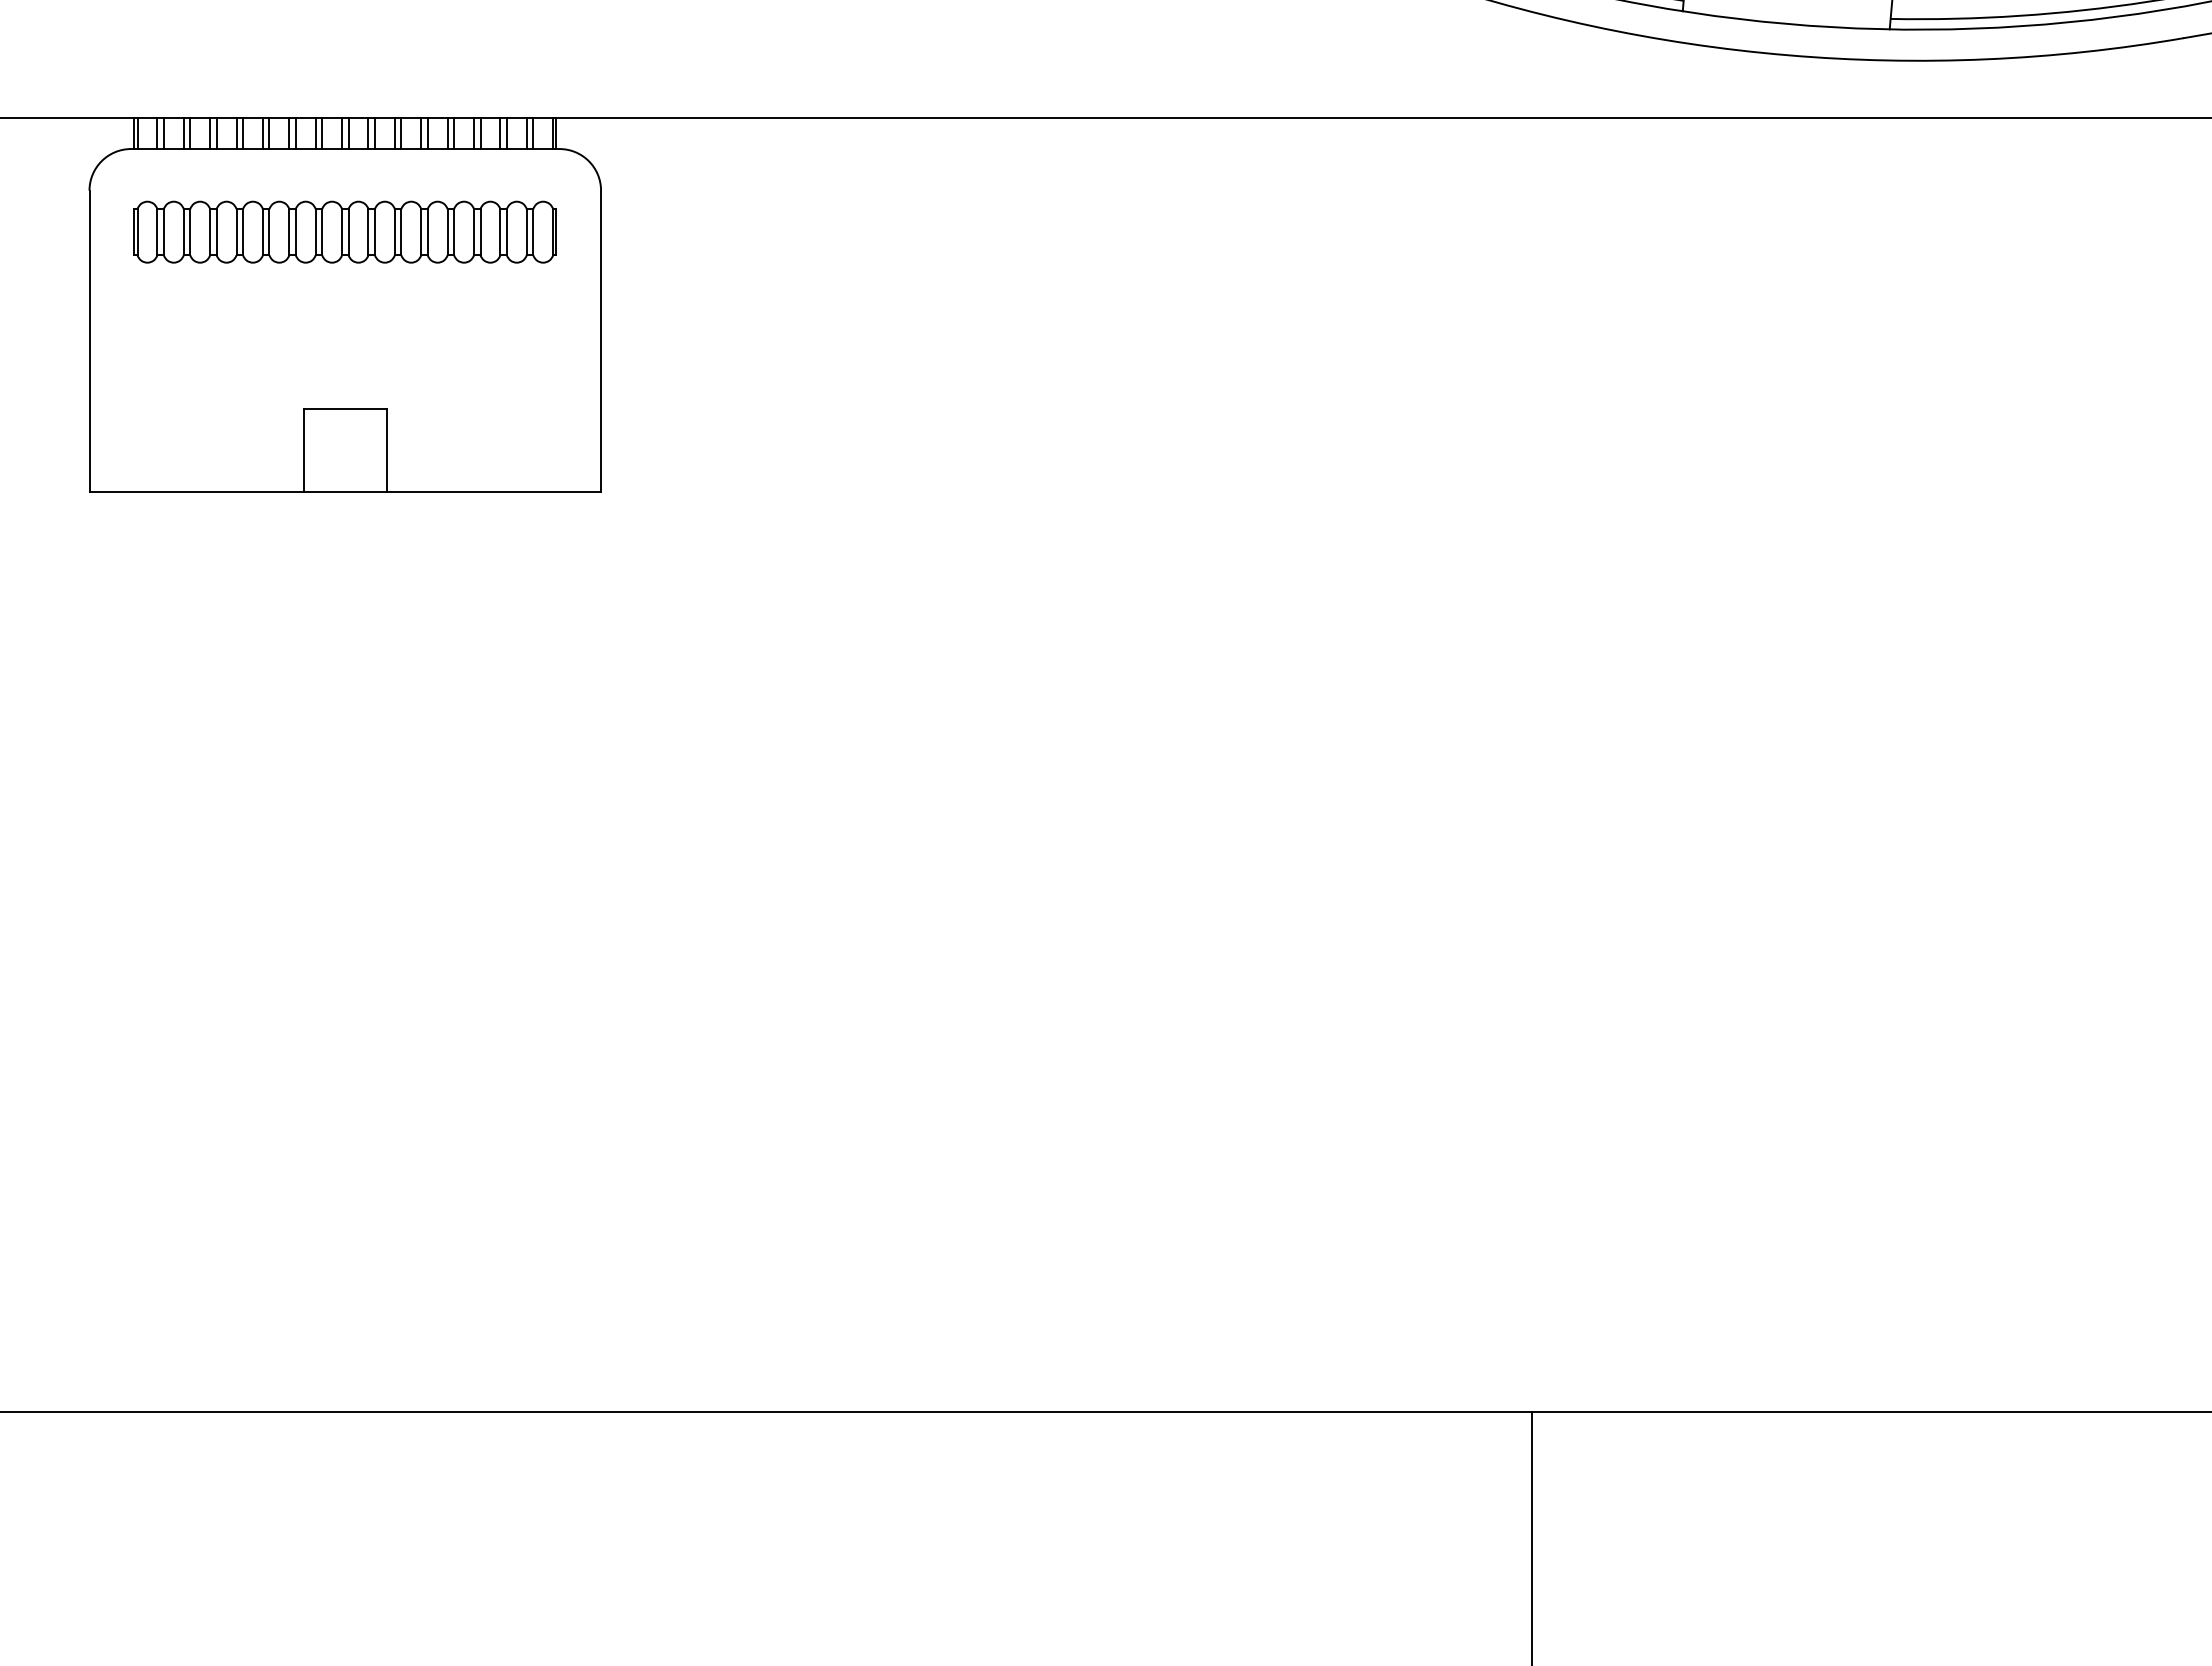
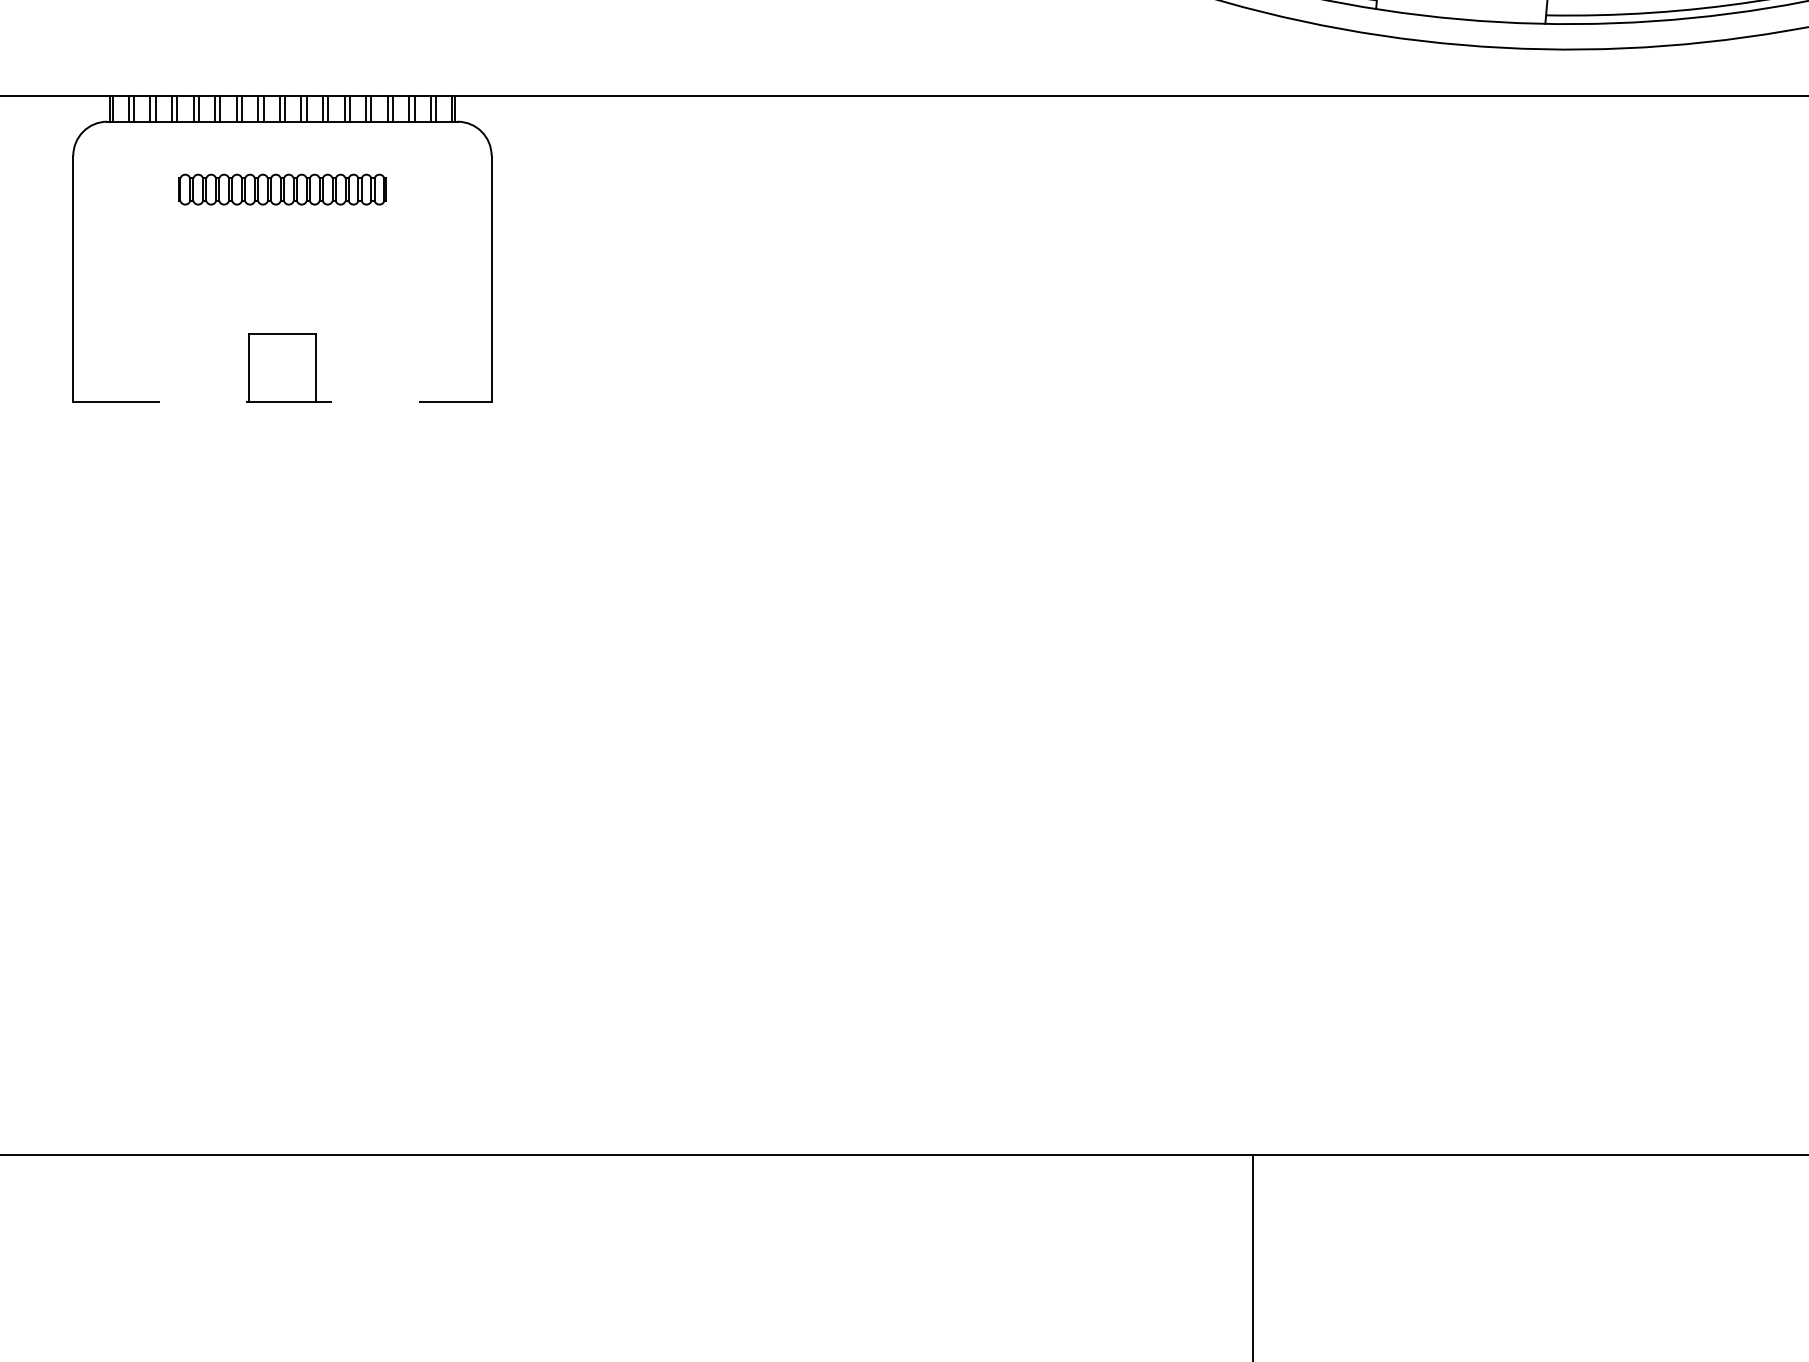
part: (344, 231) -> (281, 189), size x0.6
line: (345, 491) -> (282, 401), solid -> dashed

